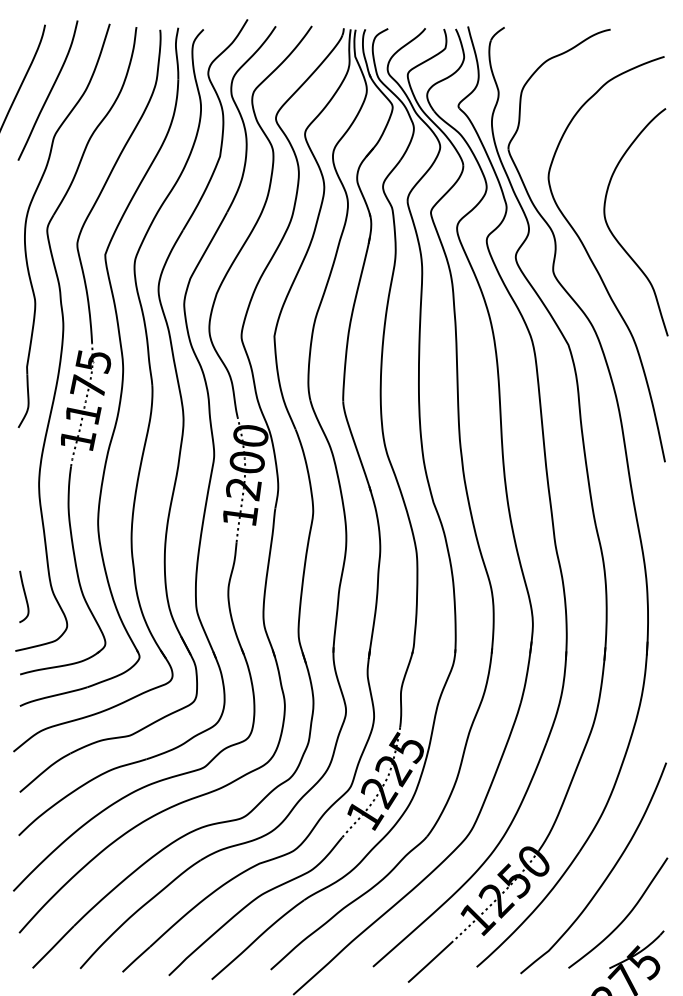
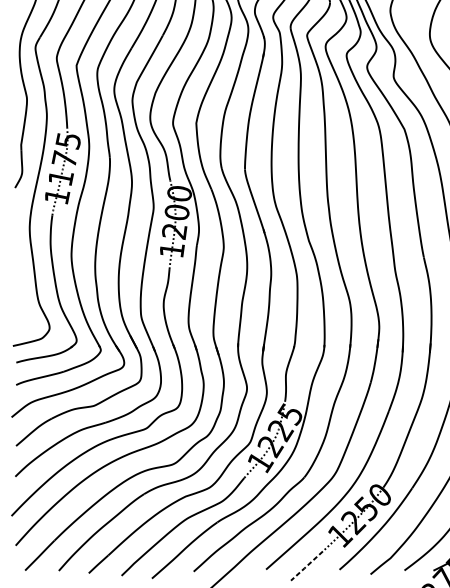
curve: (24, 596) -> (19, 307), removed
line: (430, 962) -> (306, 566), solid -> dashed

